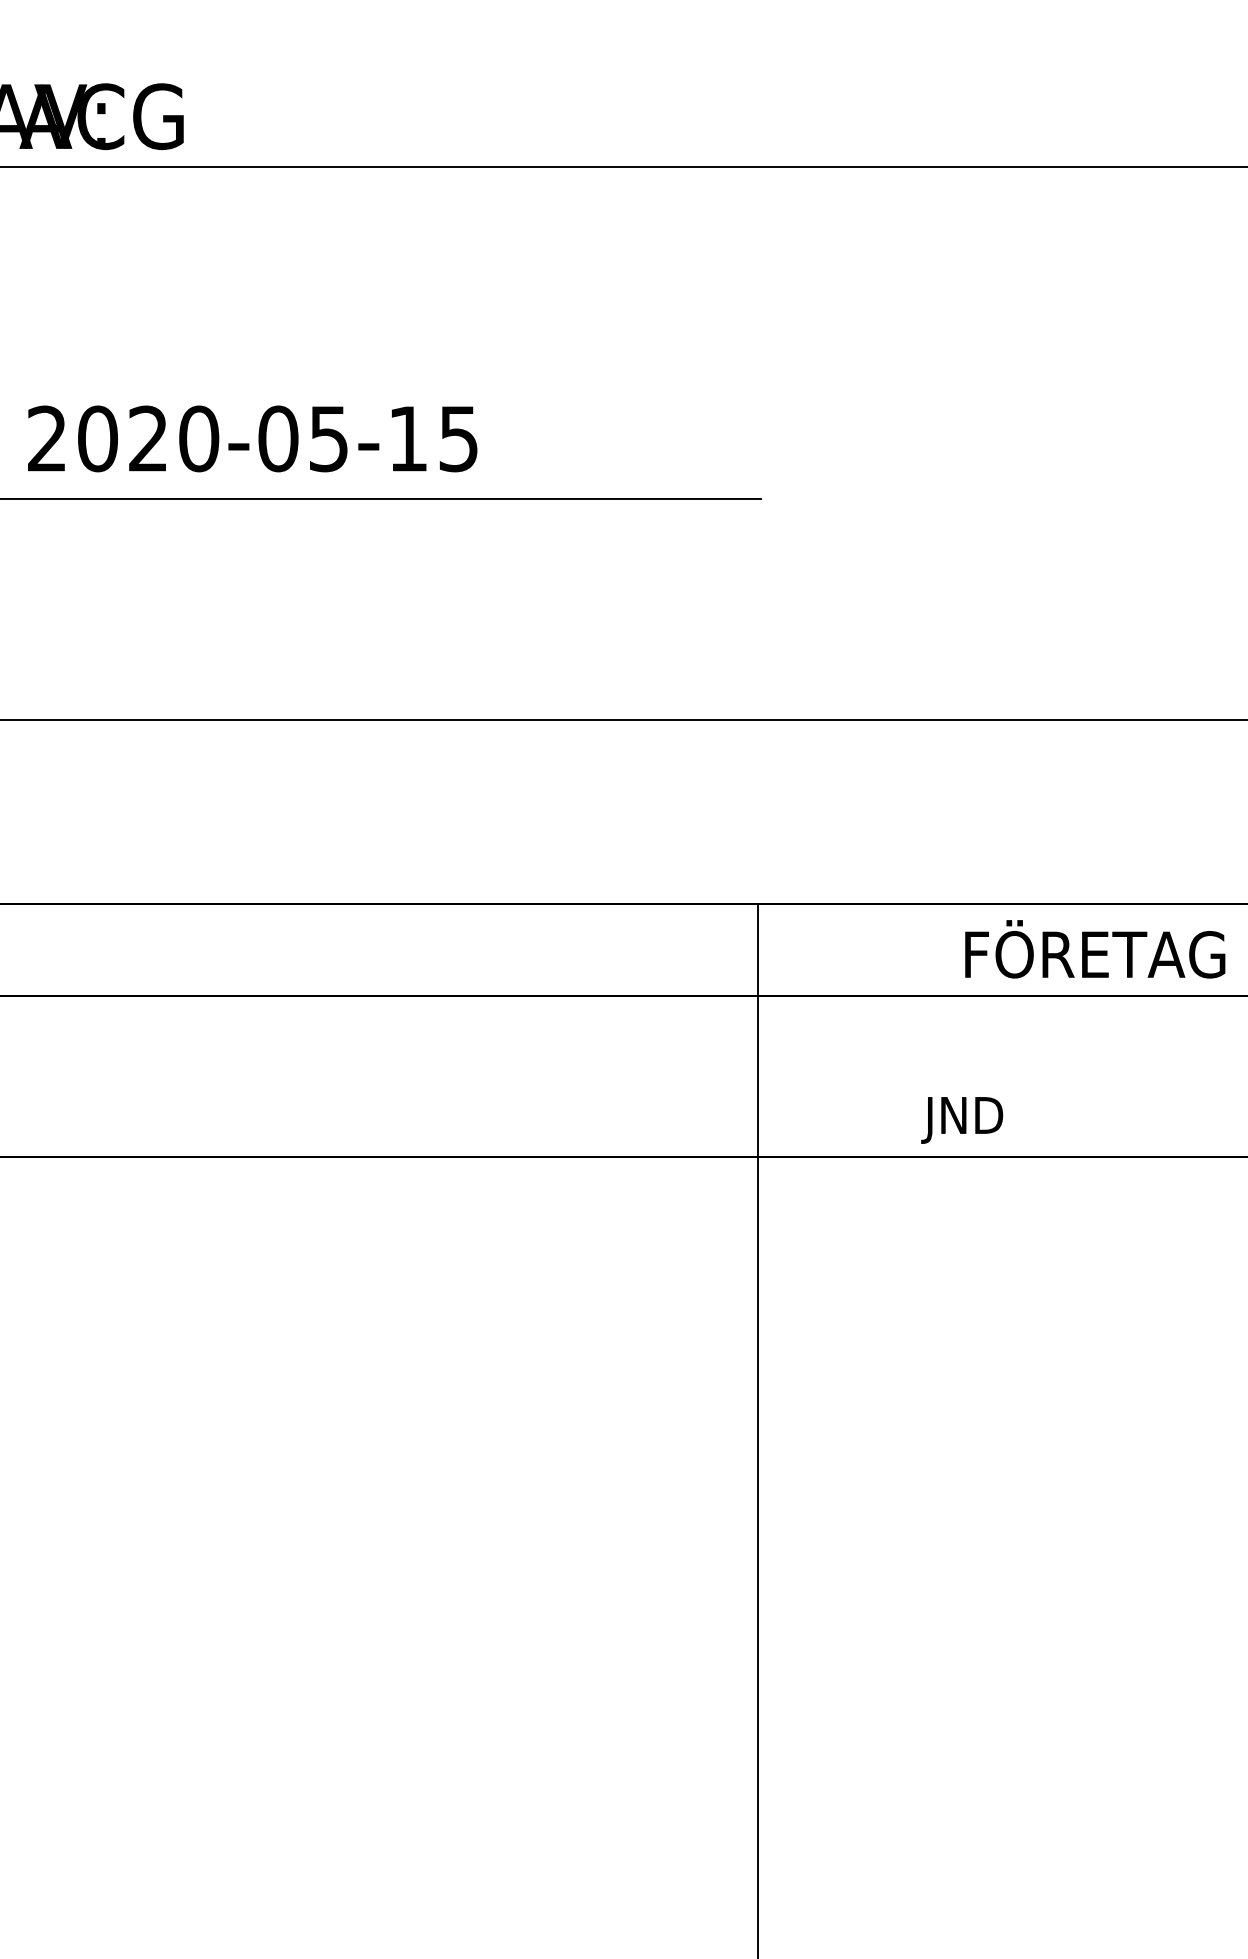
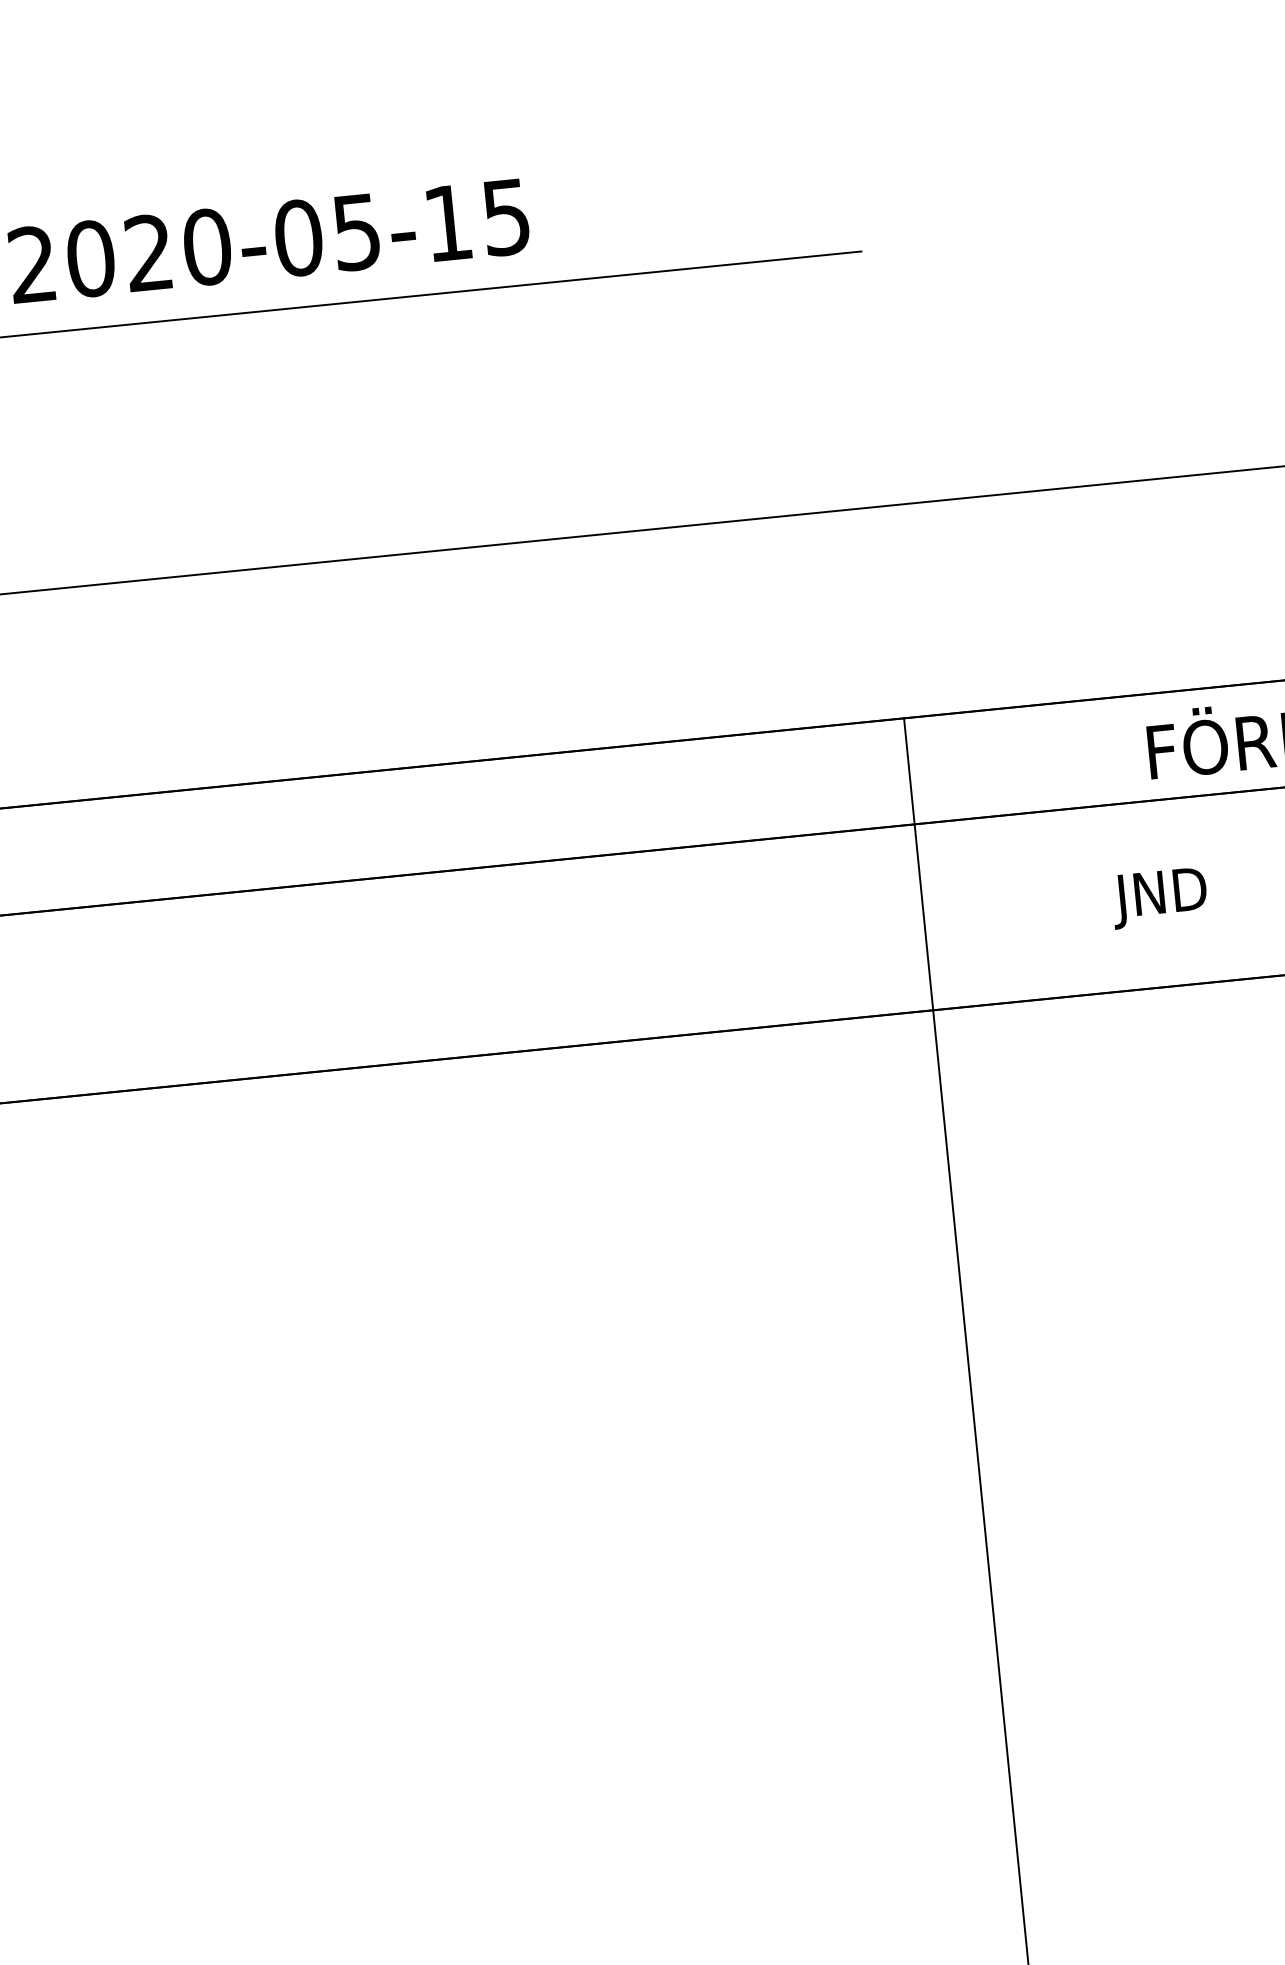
text: (962, 1120) -> (1160, 898), moved

